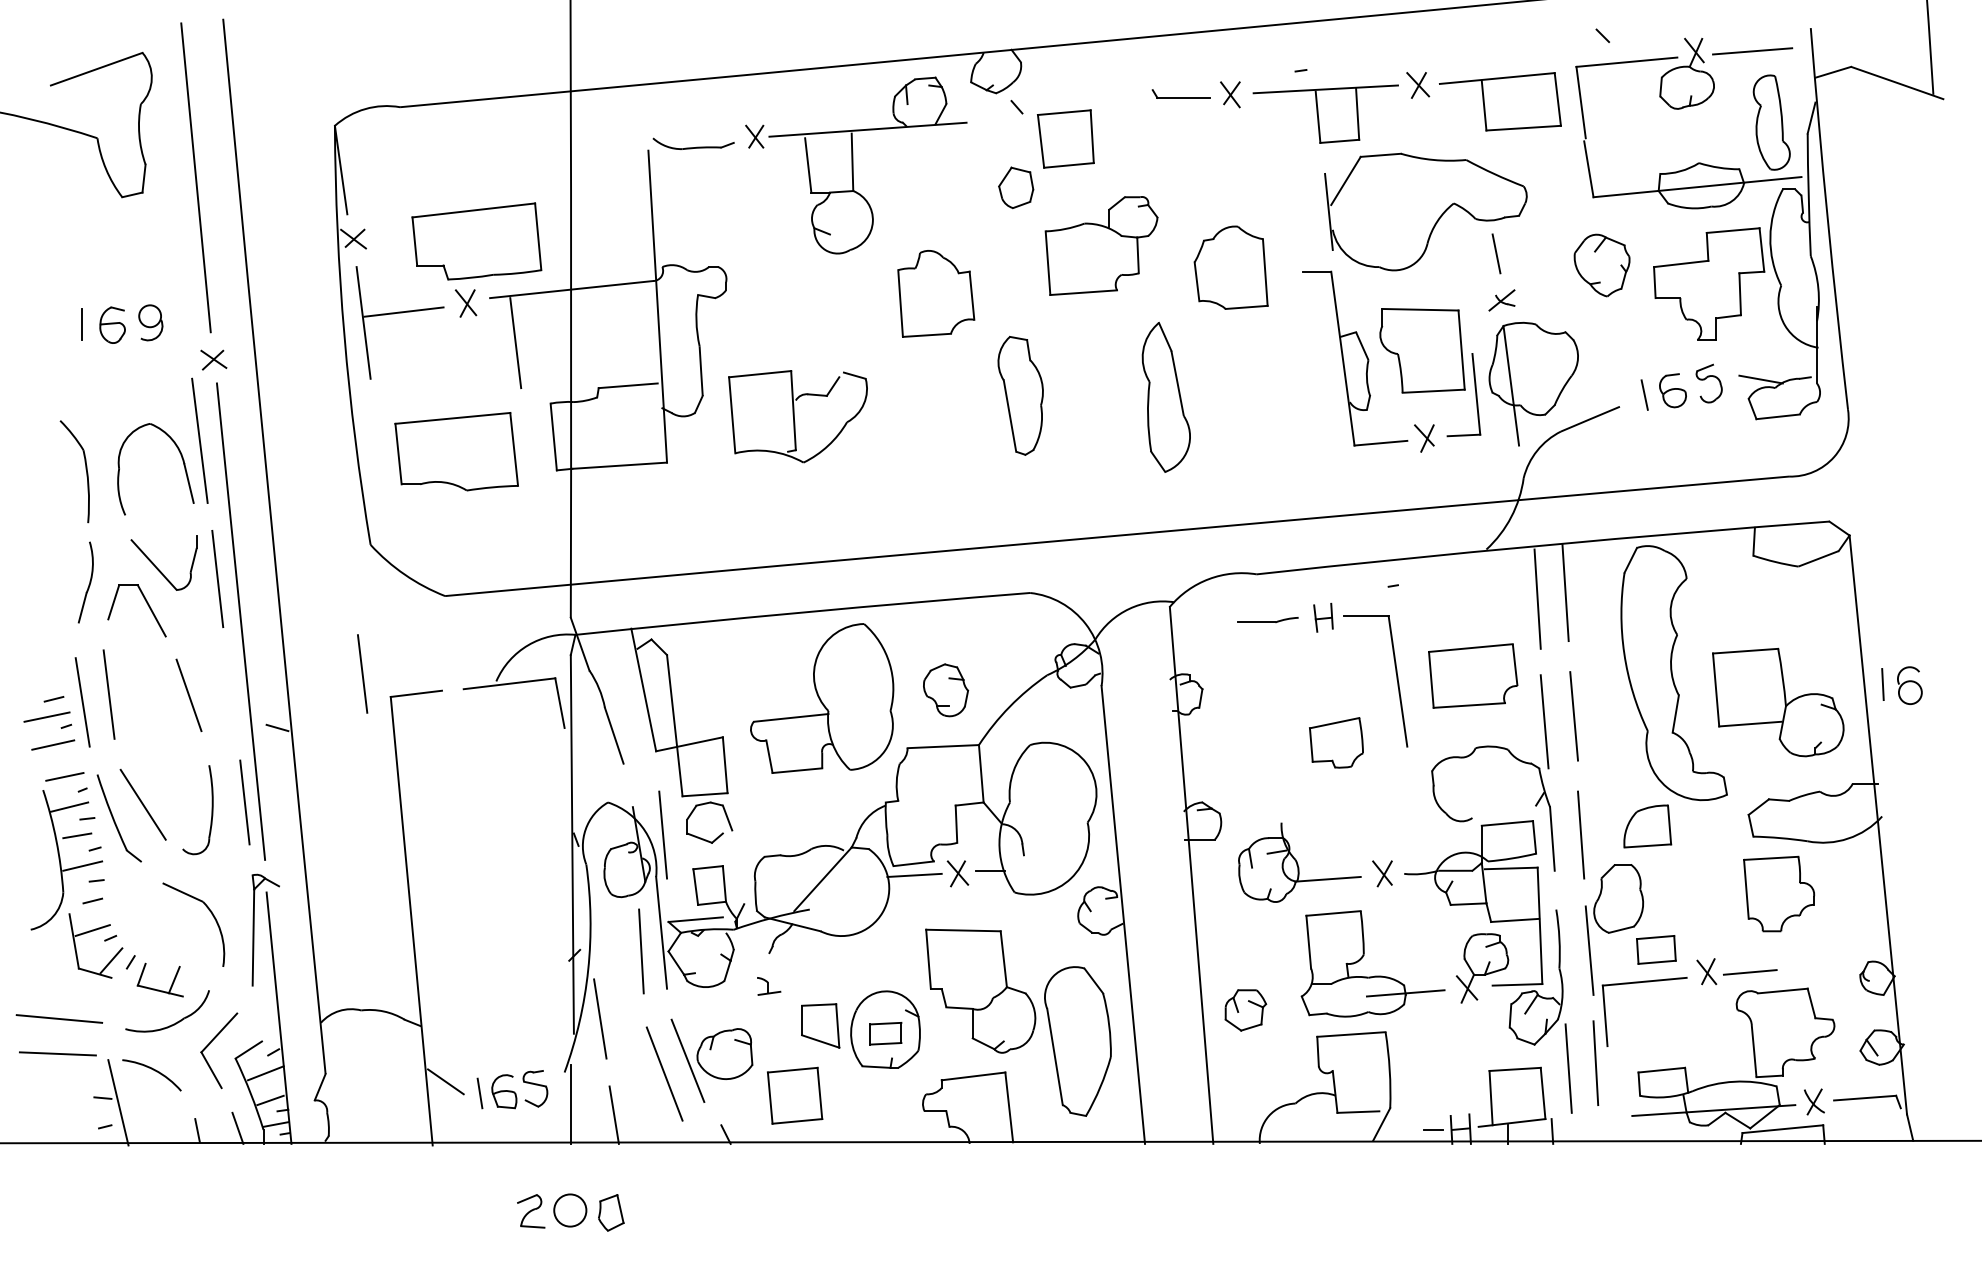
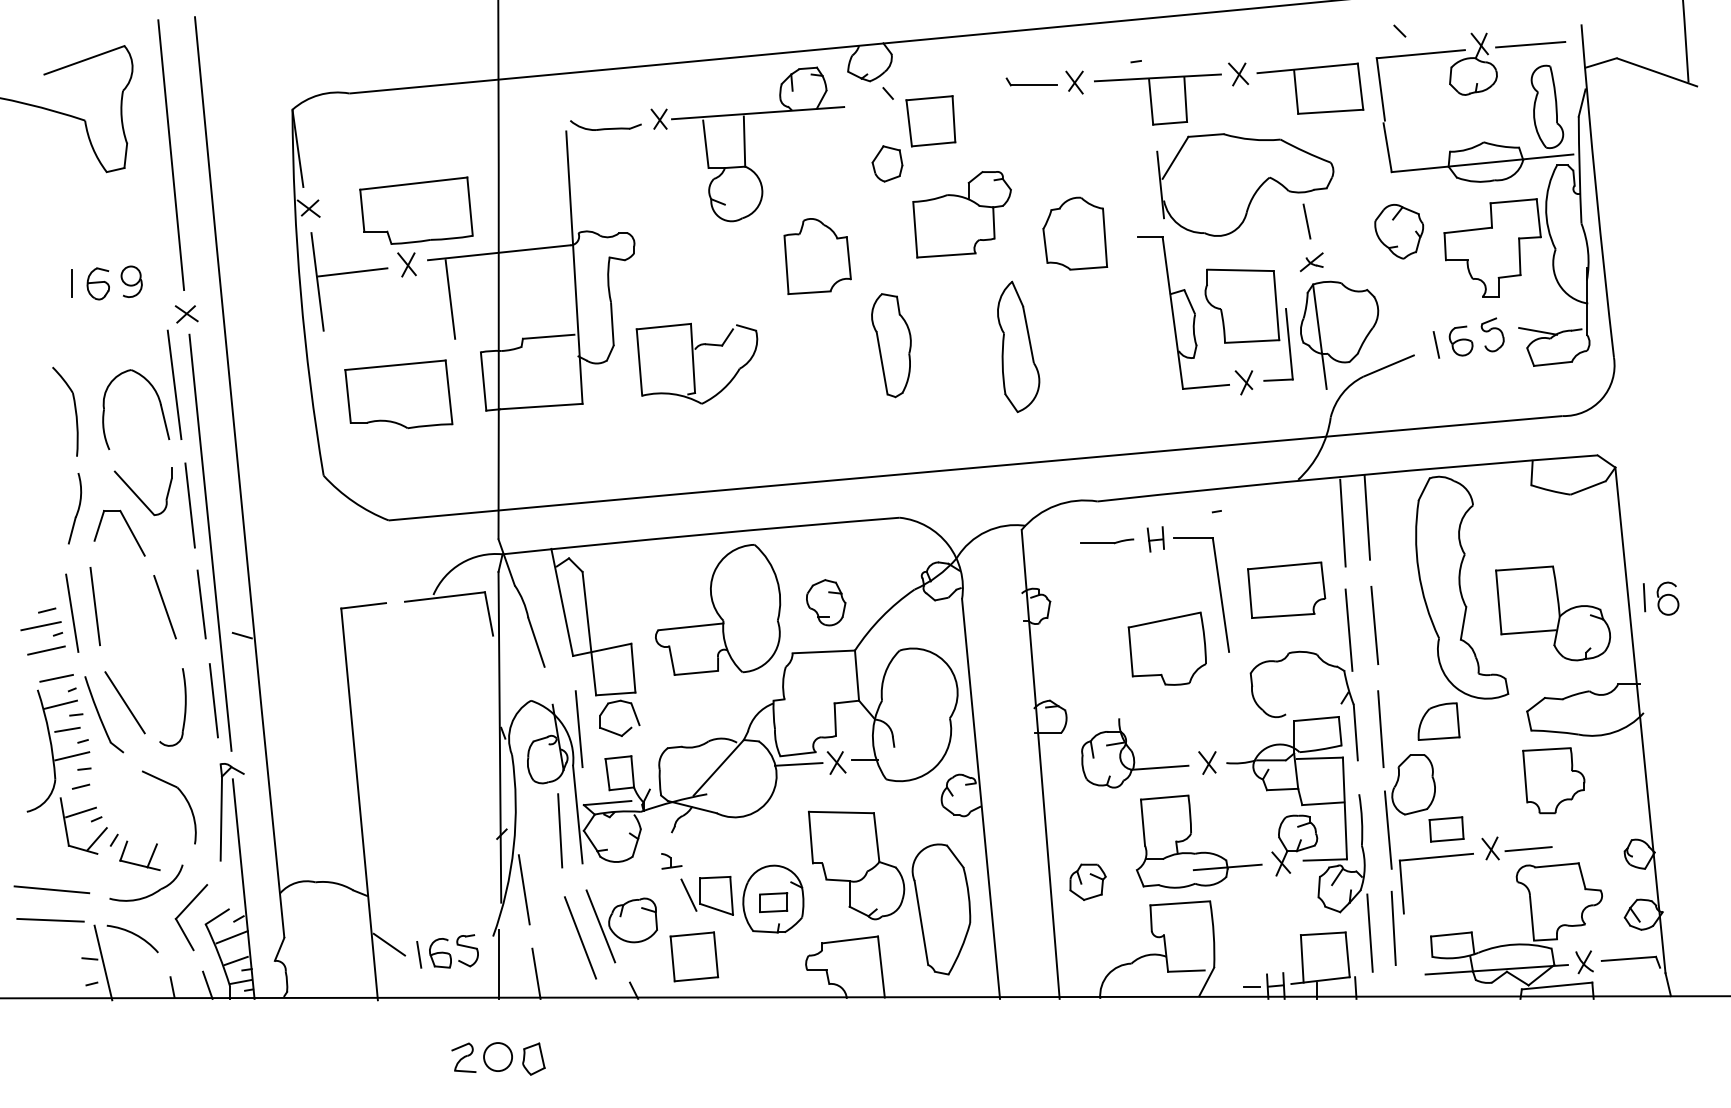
line: (362, 674) -> (201, 604), moved
part: (1335, 742) -> (1166, 648), size x1.67
line: (788, 1024) -> (688, 894), added

